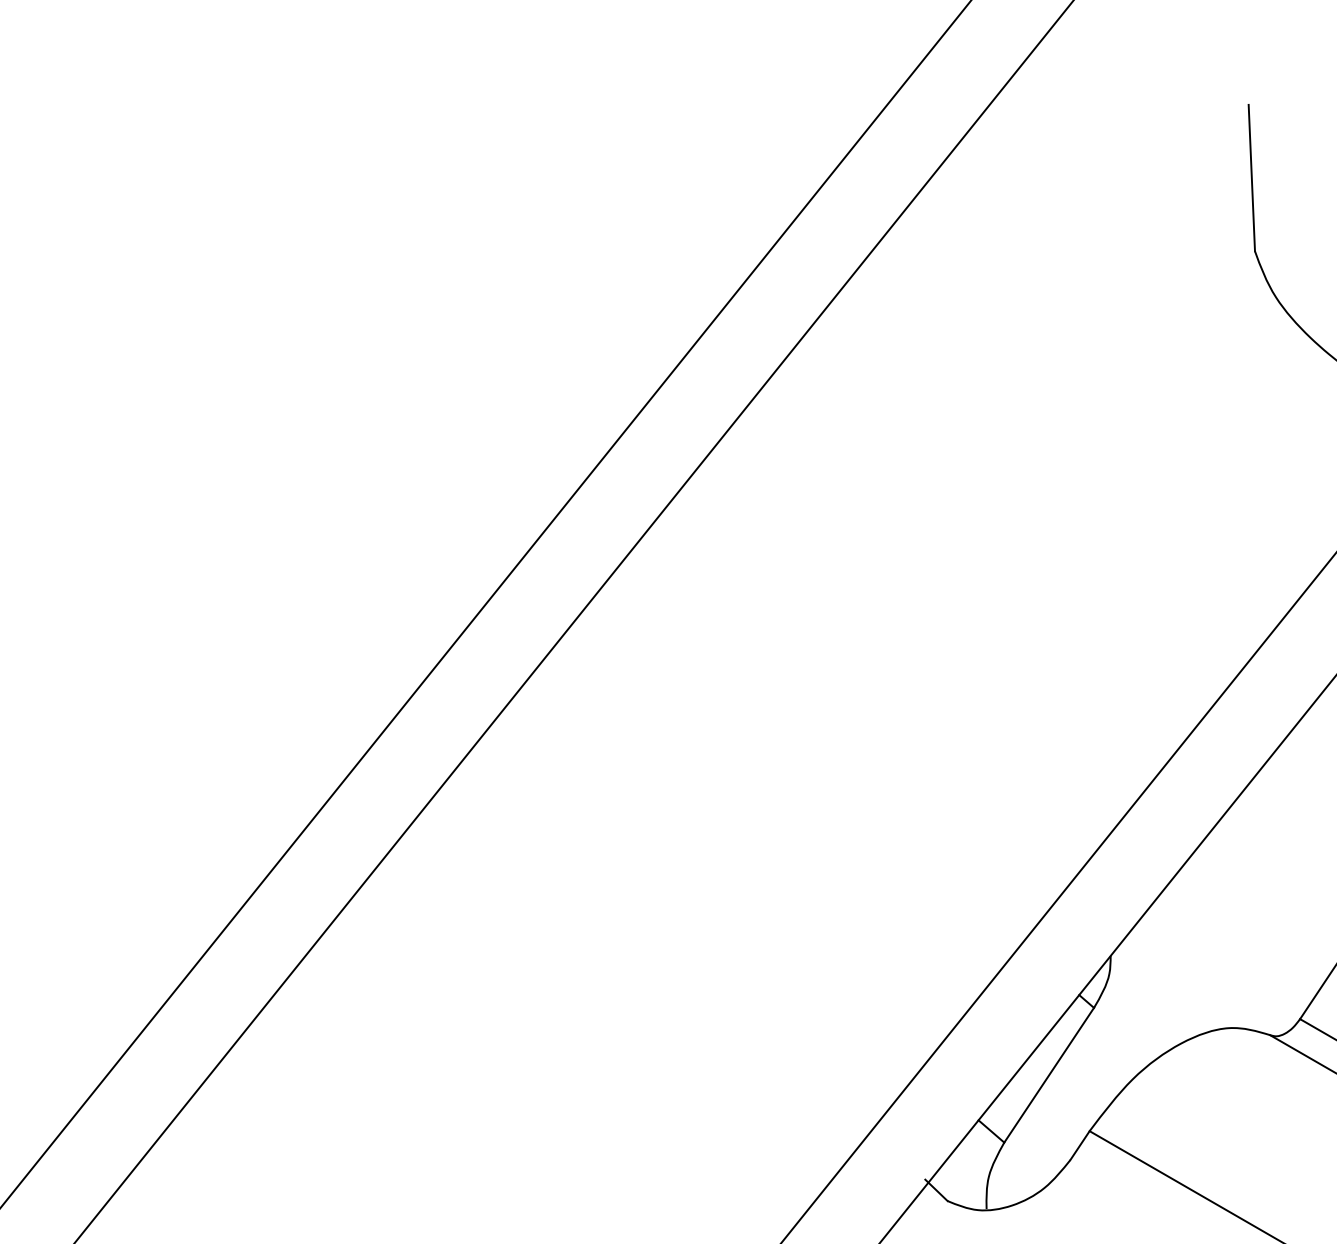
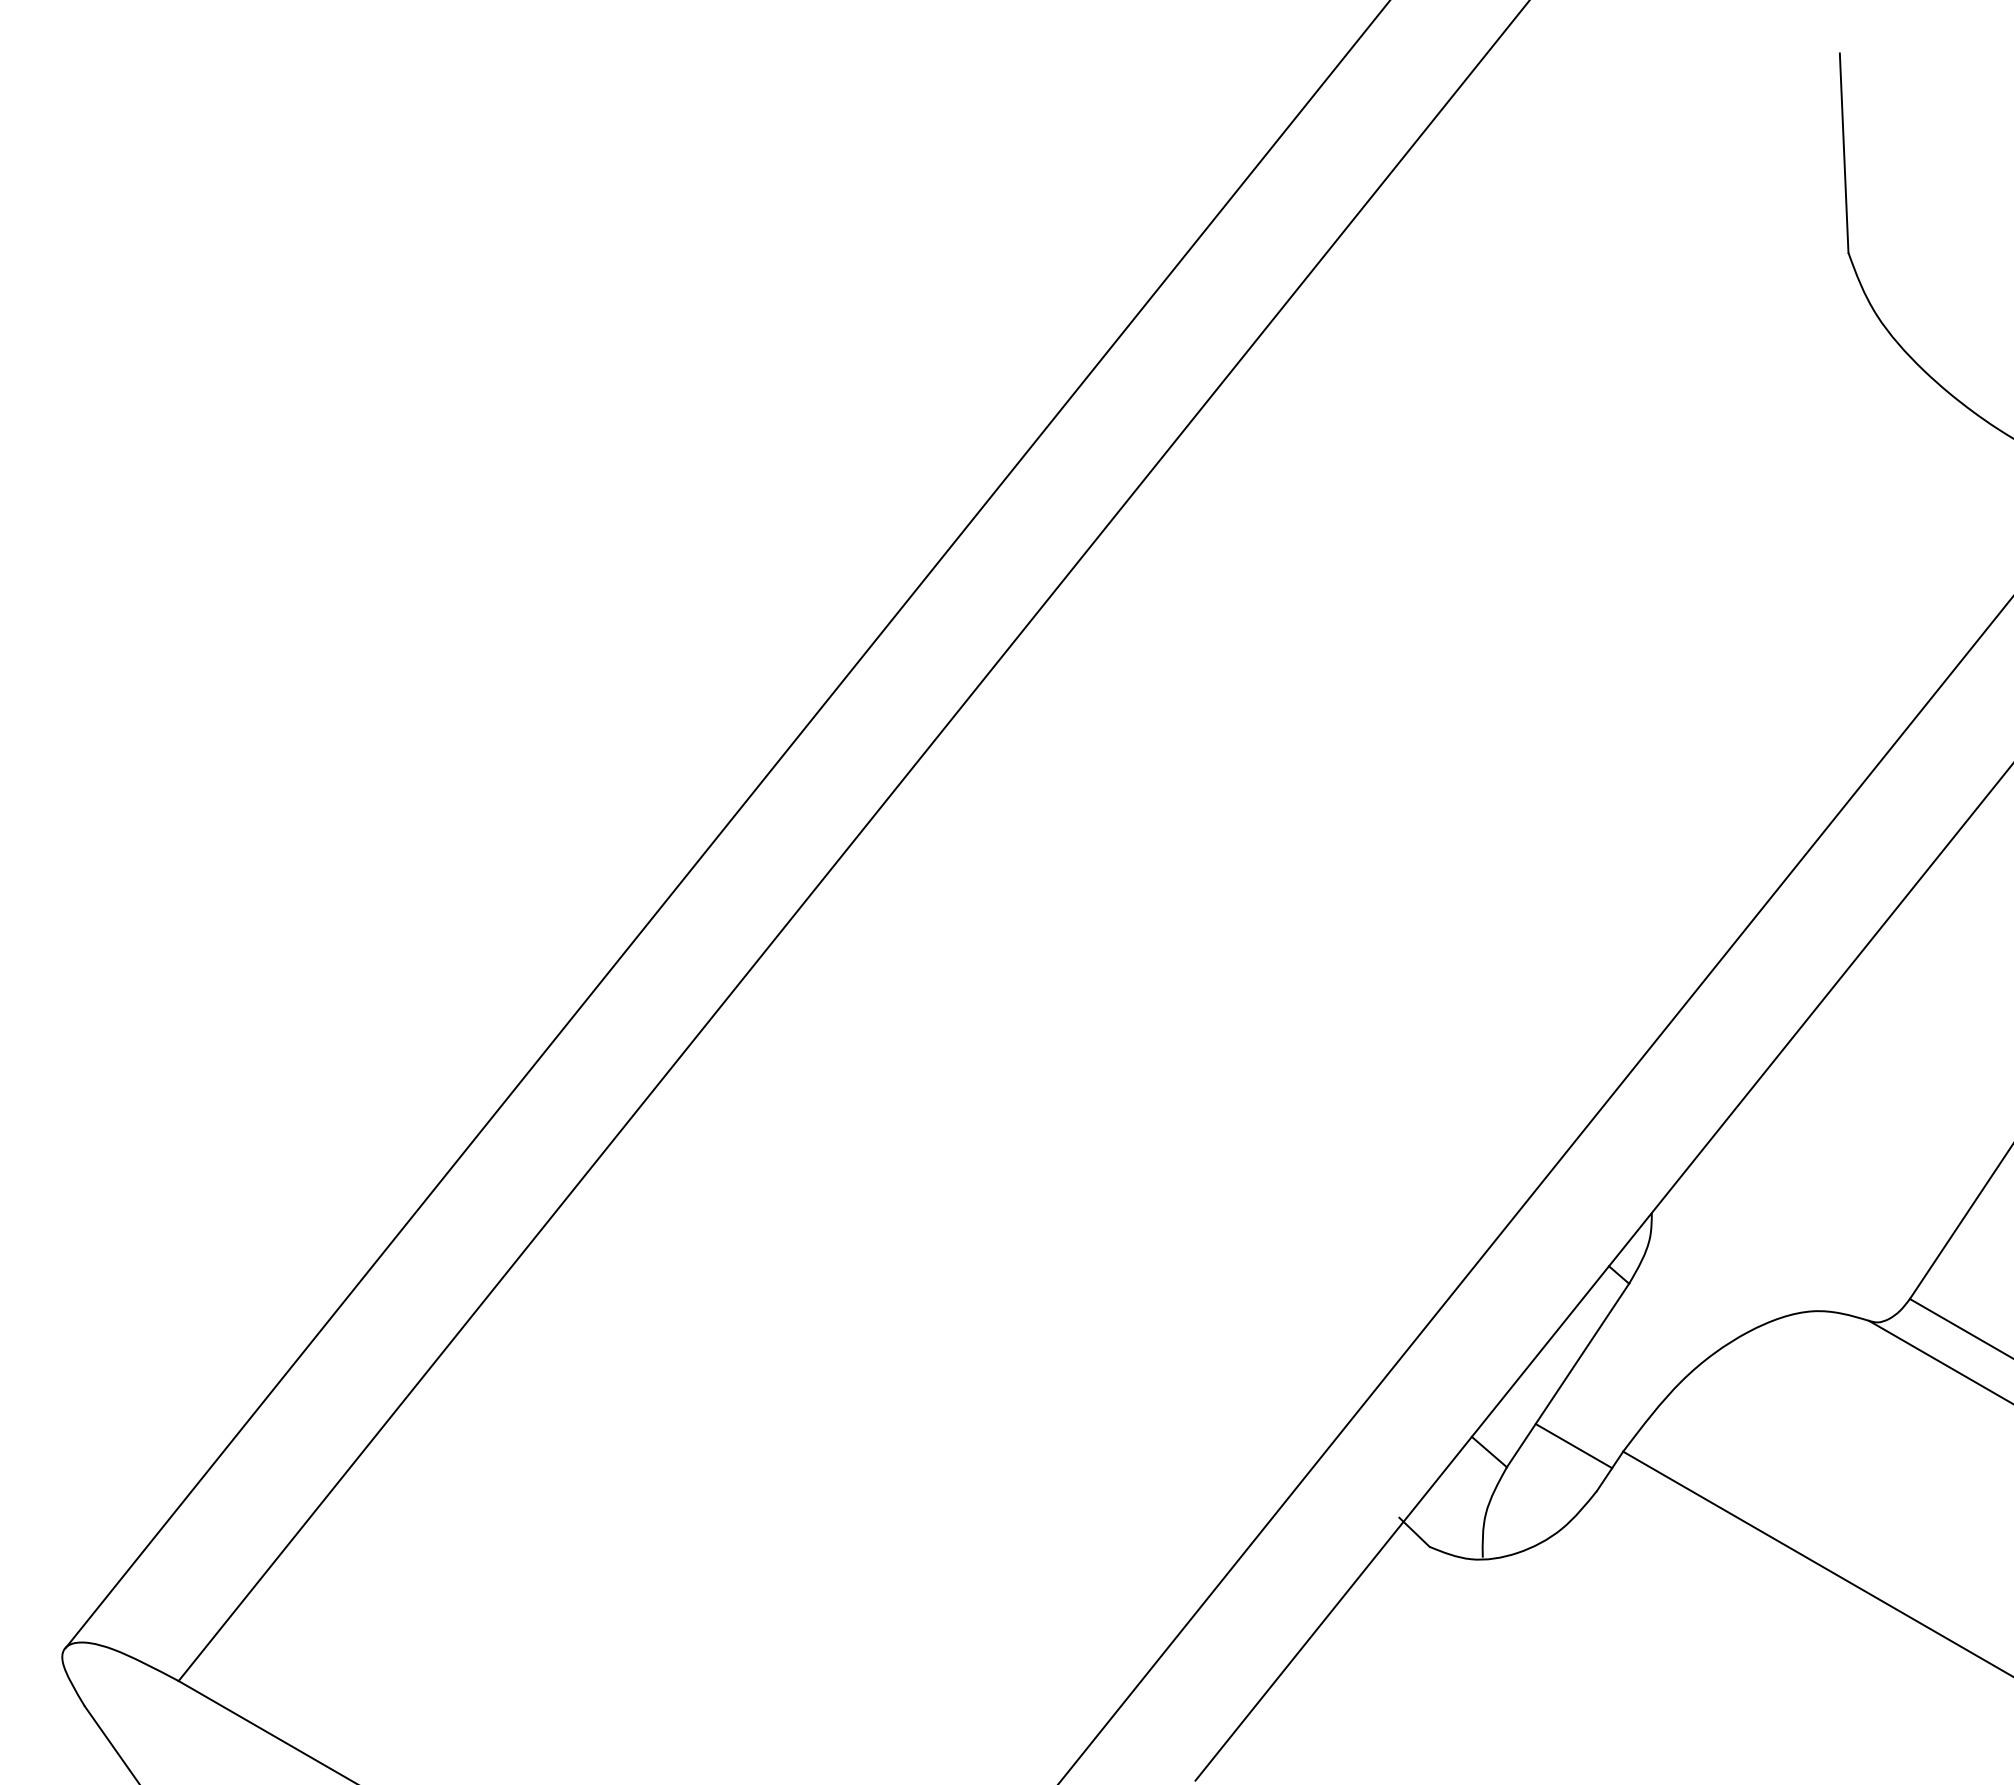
line: (1053, 1127) -> (1573, 1446), added

